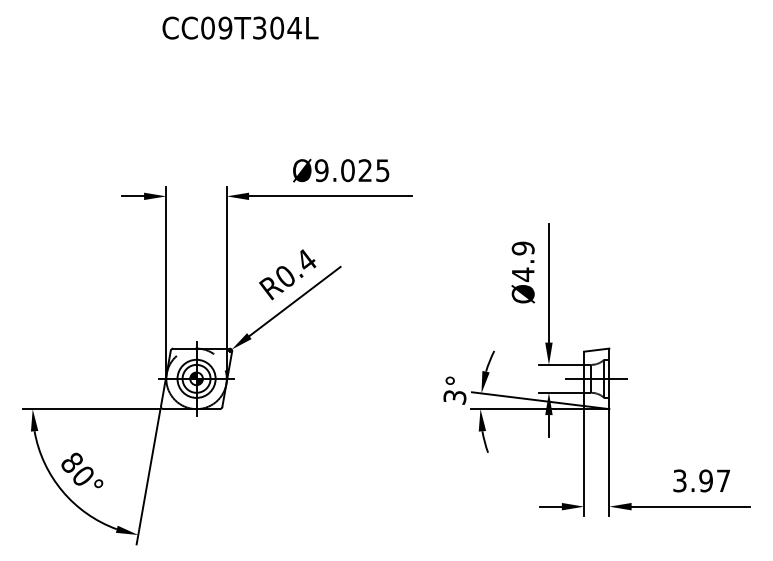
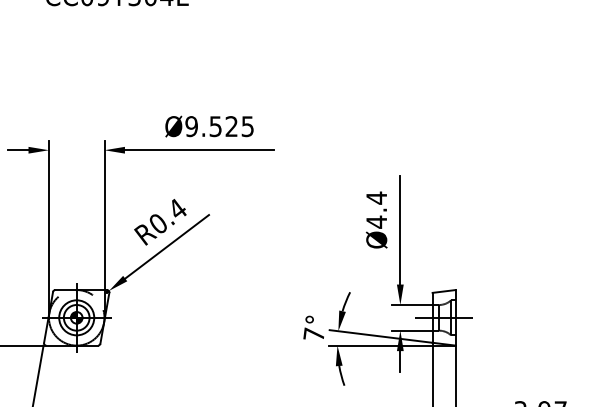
text: (347, 170) -> (215, 126), Ø9.025 -> Ø9.525
text: (522, 248) -> (376, 198), Ø4.9 -> Ø4.4
text: (454, 396) -> (313, 334), 3° -> 7°

